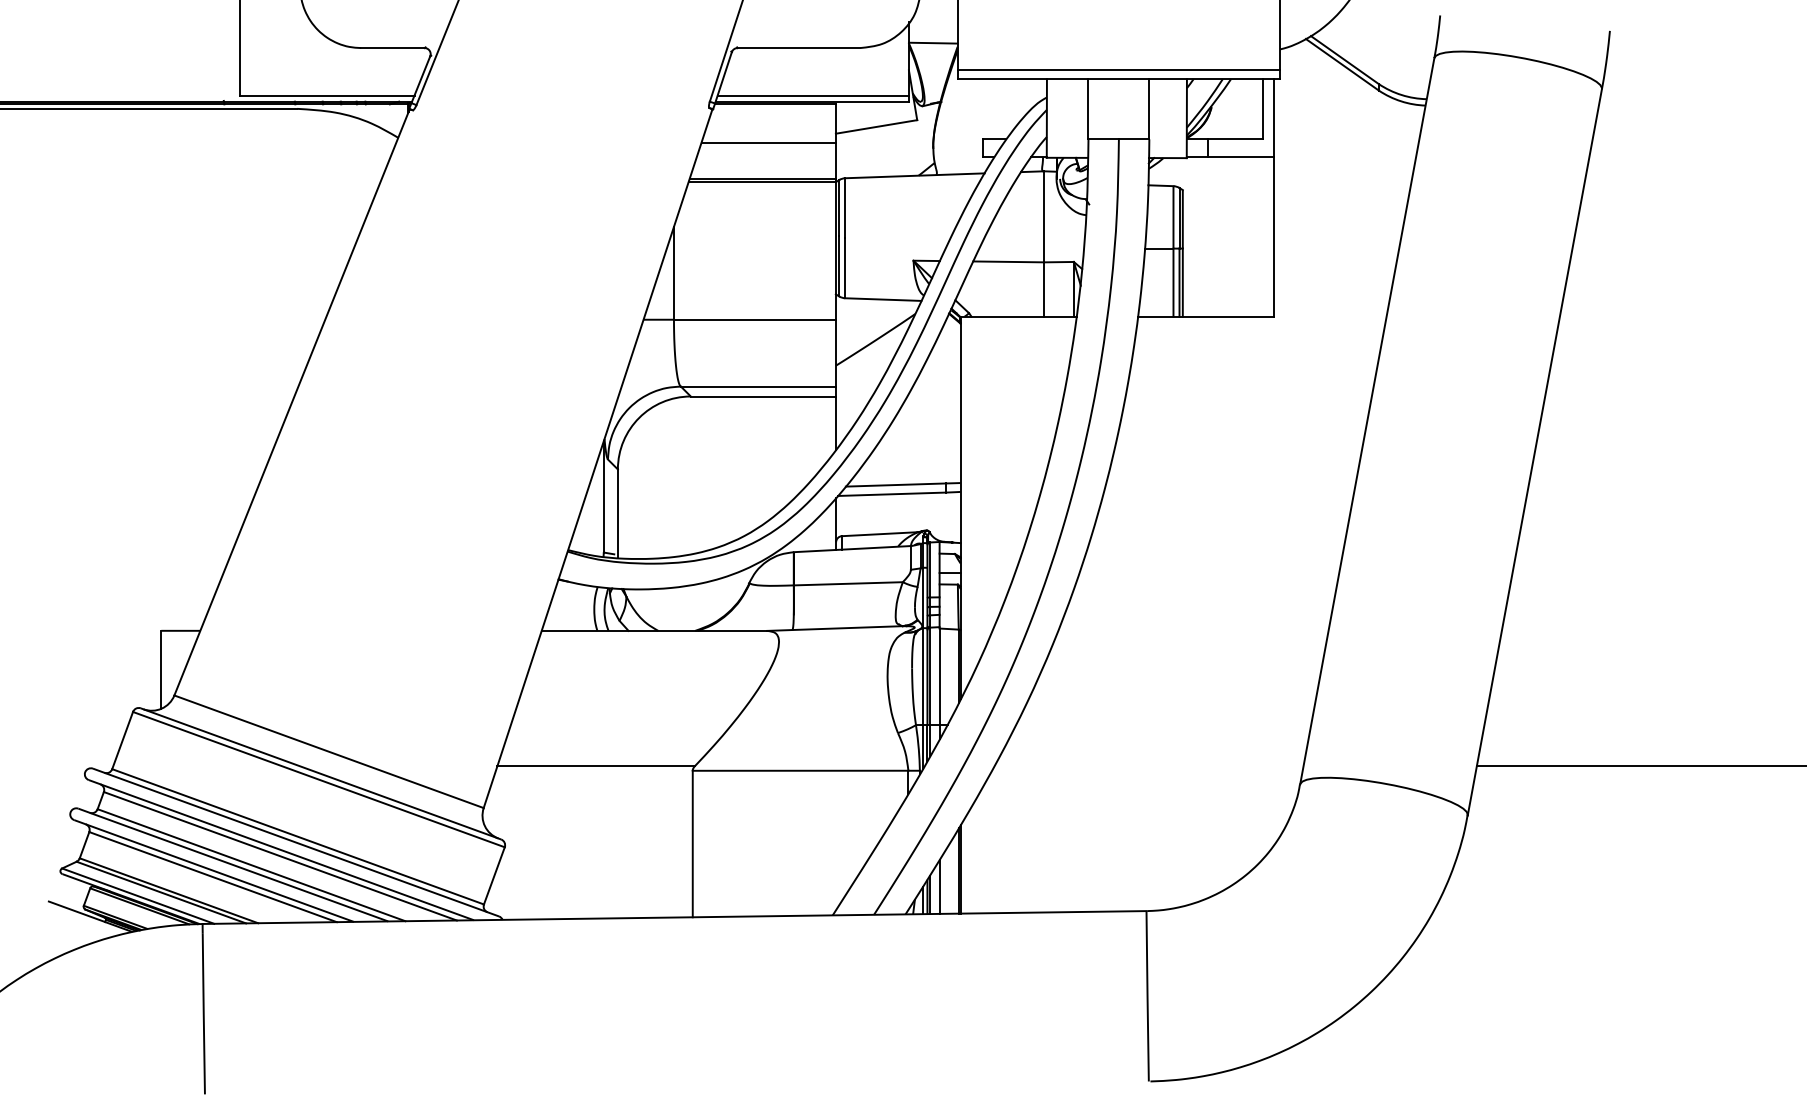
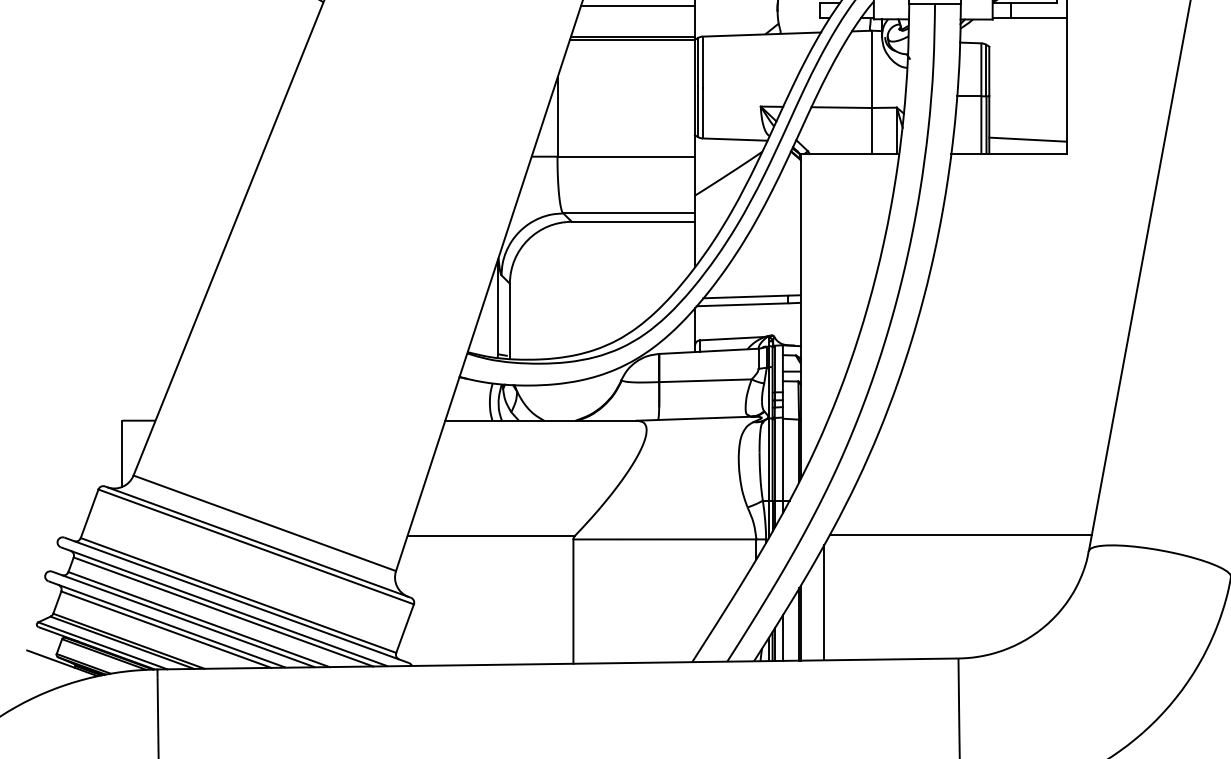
line: (1228, 299) -> (1028, 139), added
line: (1148, 765) -> (960, 534), added
line: (988, 845) -> (824, 602), added

